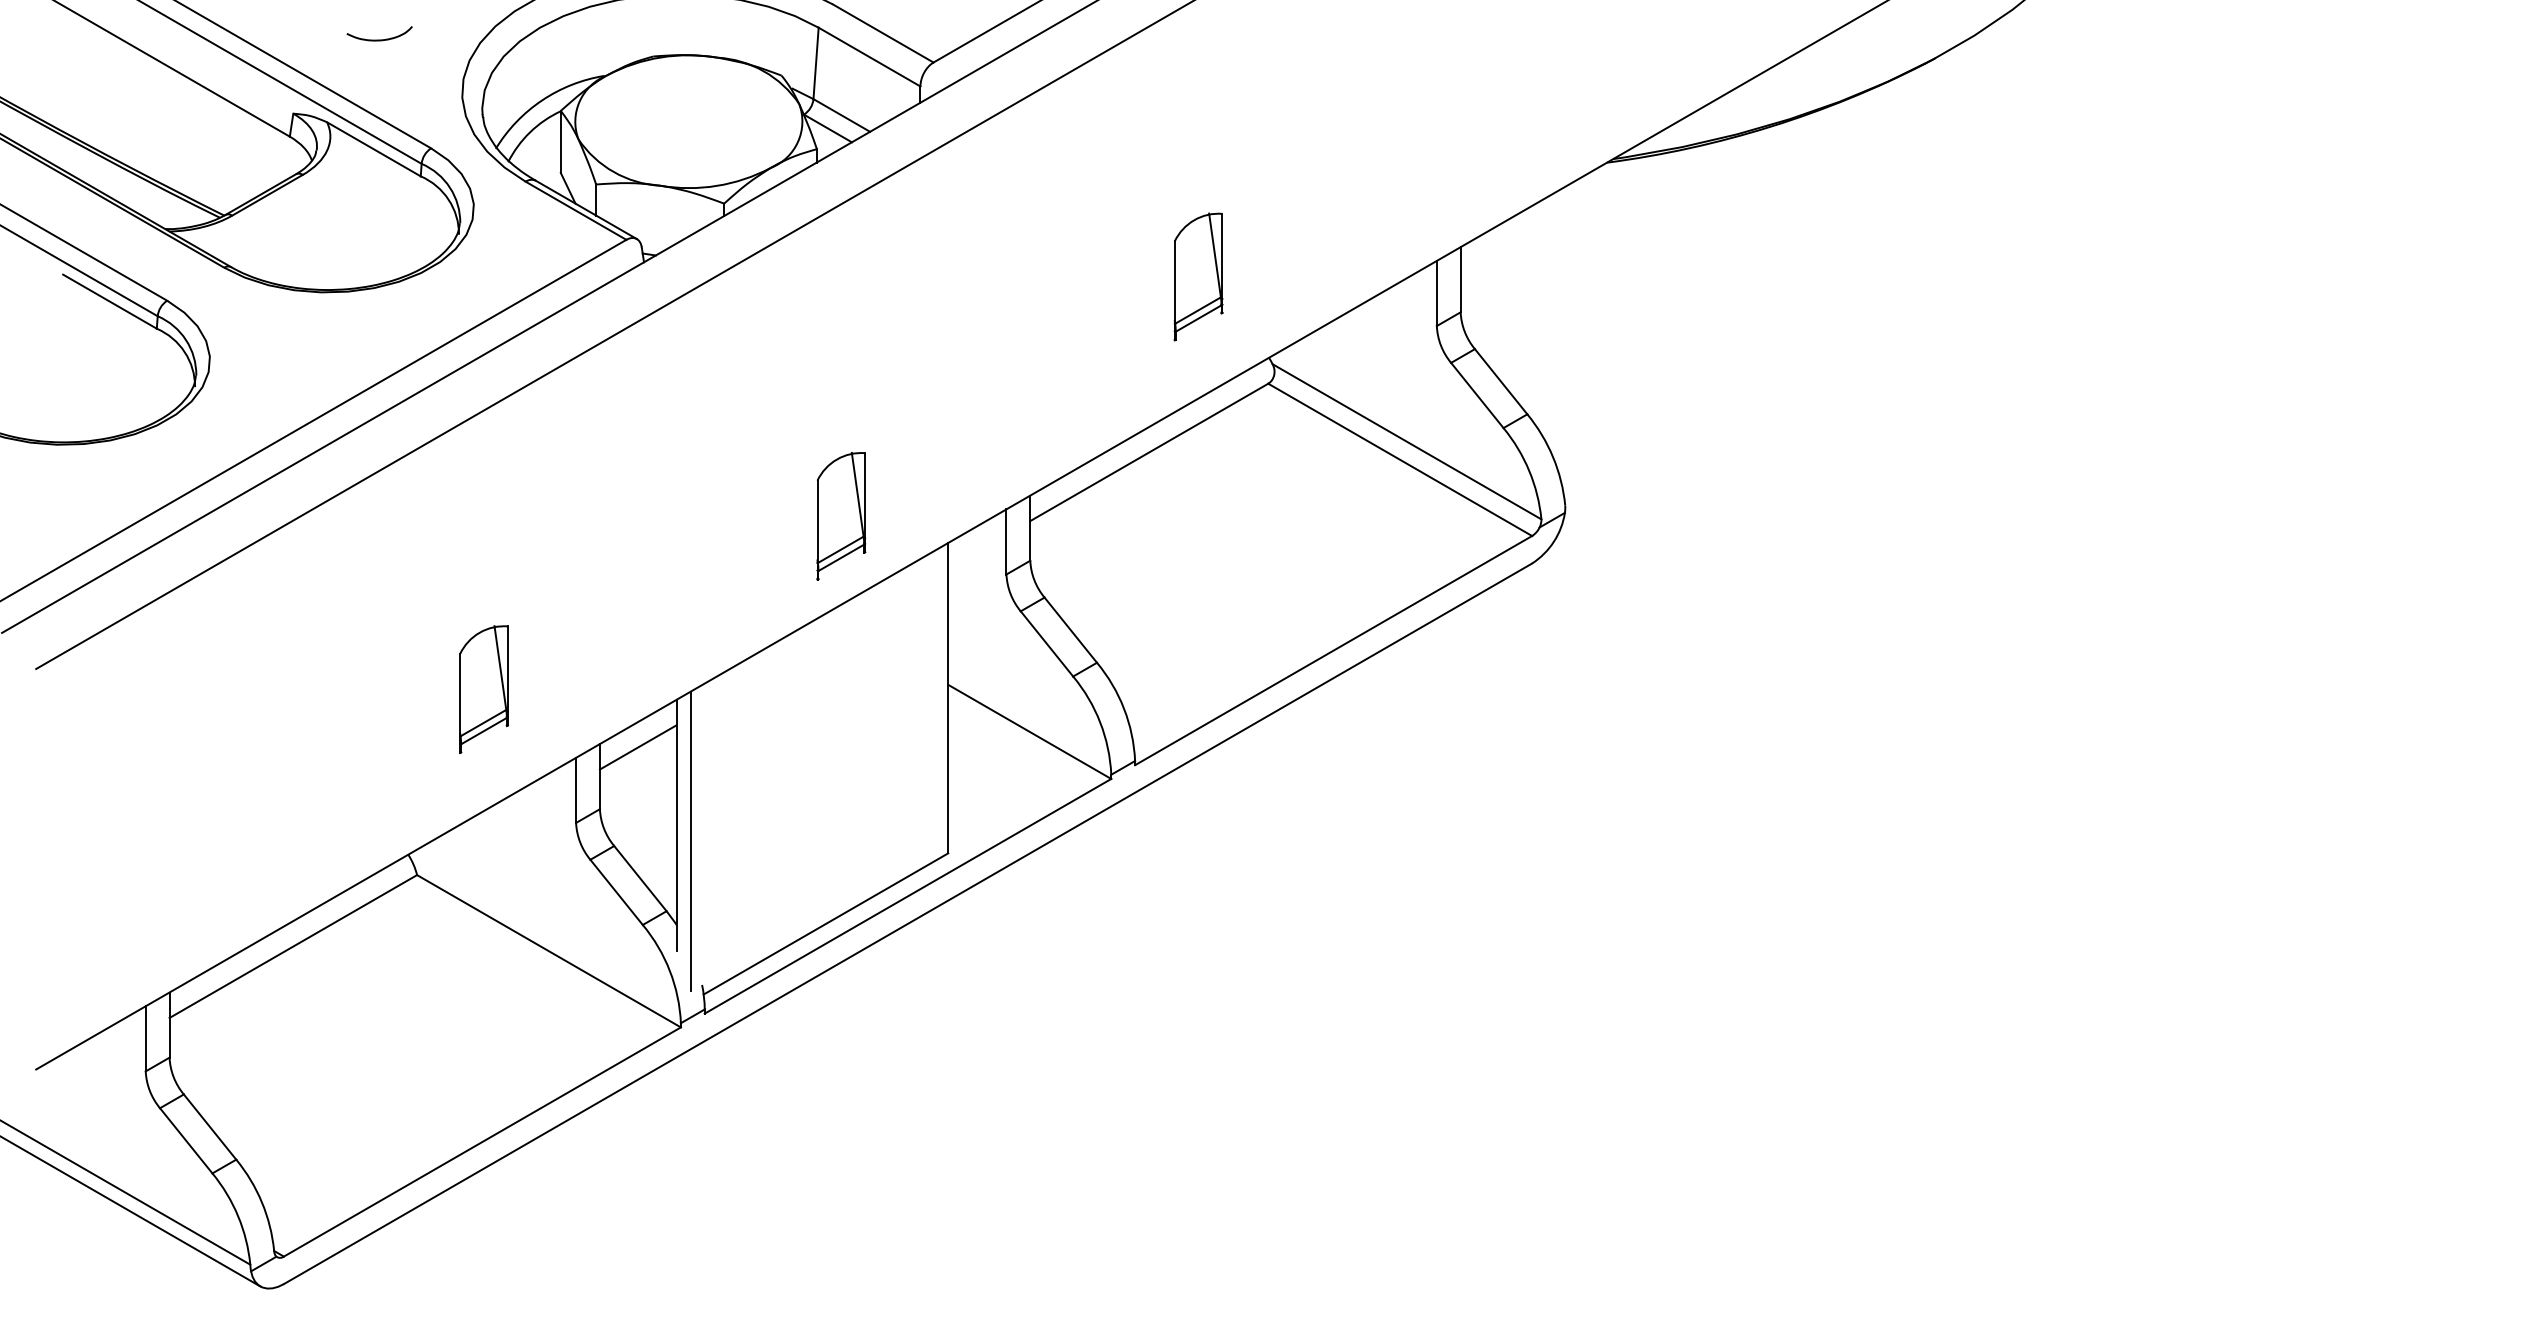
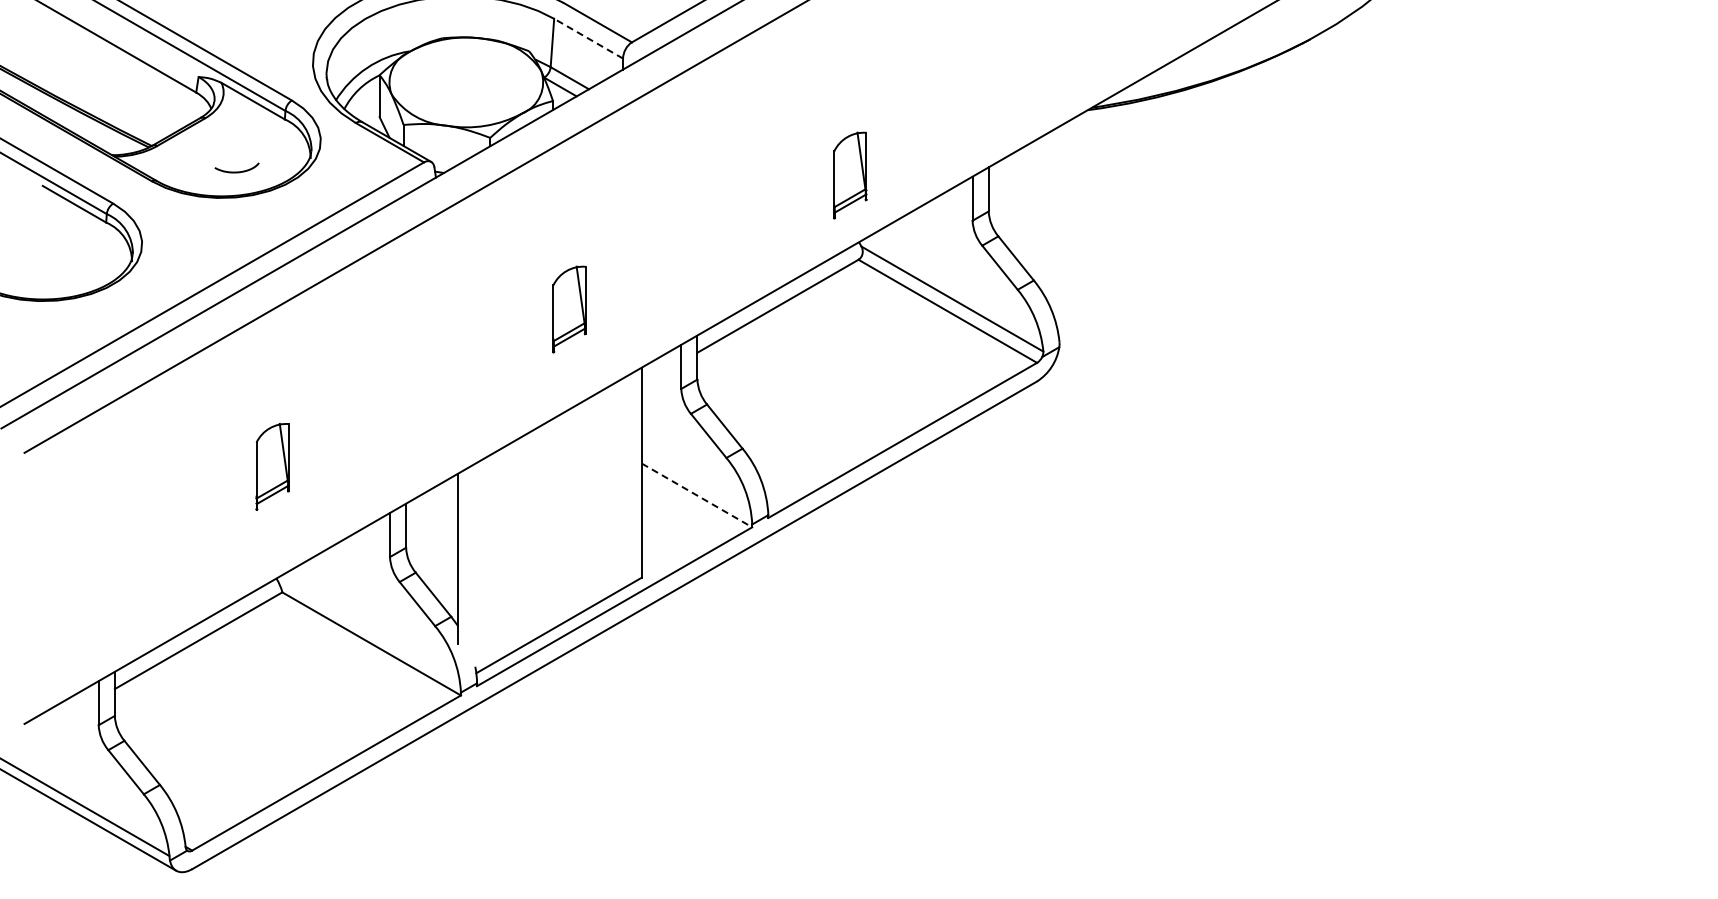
curve: (378, 39) -> (236, 171), moved
line: (869, 56) -> (588, 38), solid -> dashed
part: (1198, 276) -> (850, 175), moved
part: (841, 516) -> (569, 309), moved
part: (483, 689) -> (272, 466), moved
line: (1030, 731) -> (697, 495), solid -> dashed
line: (638, 746) -> (432, 505), removed
line: (690, 841) -> (467, 569), removed

